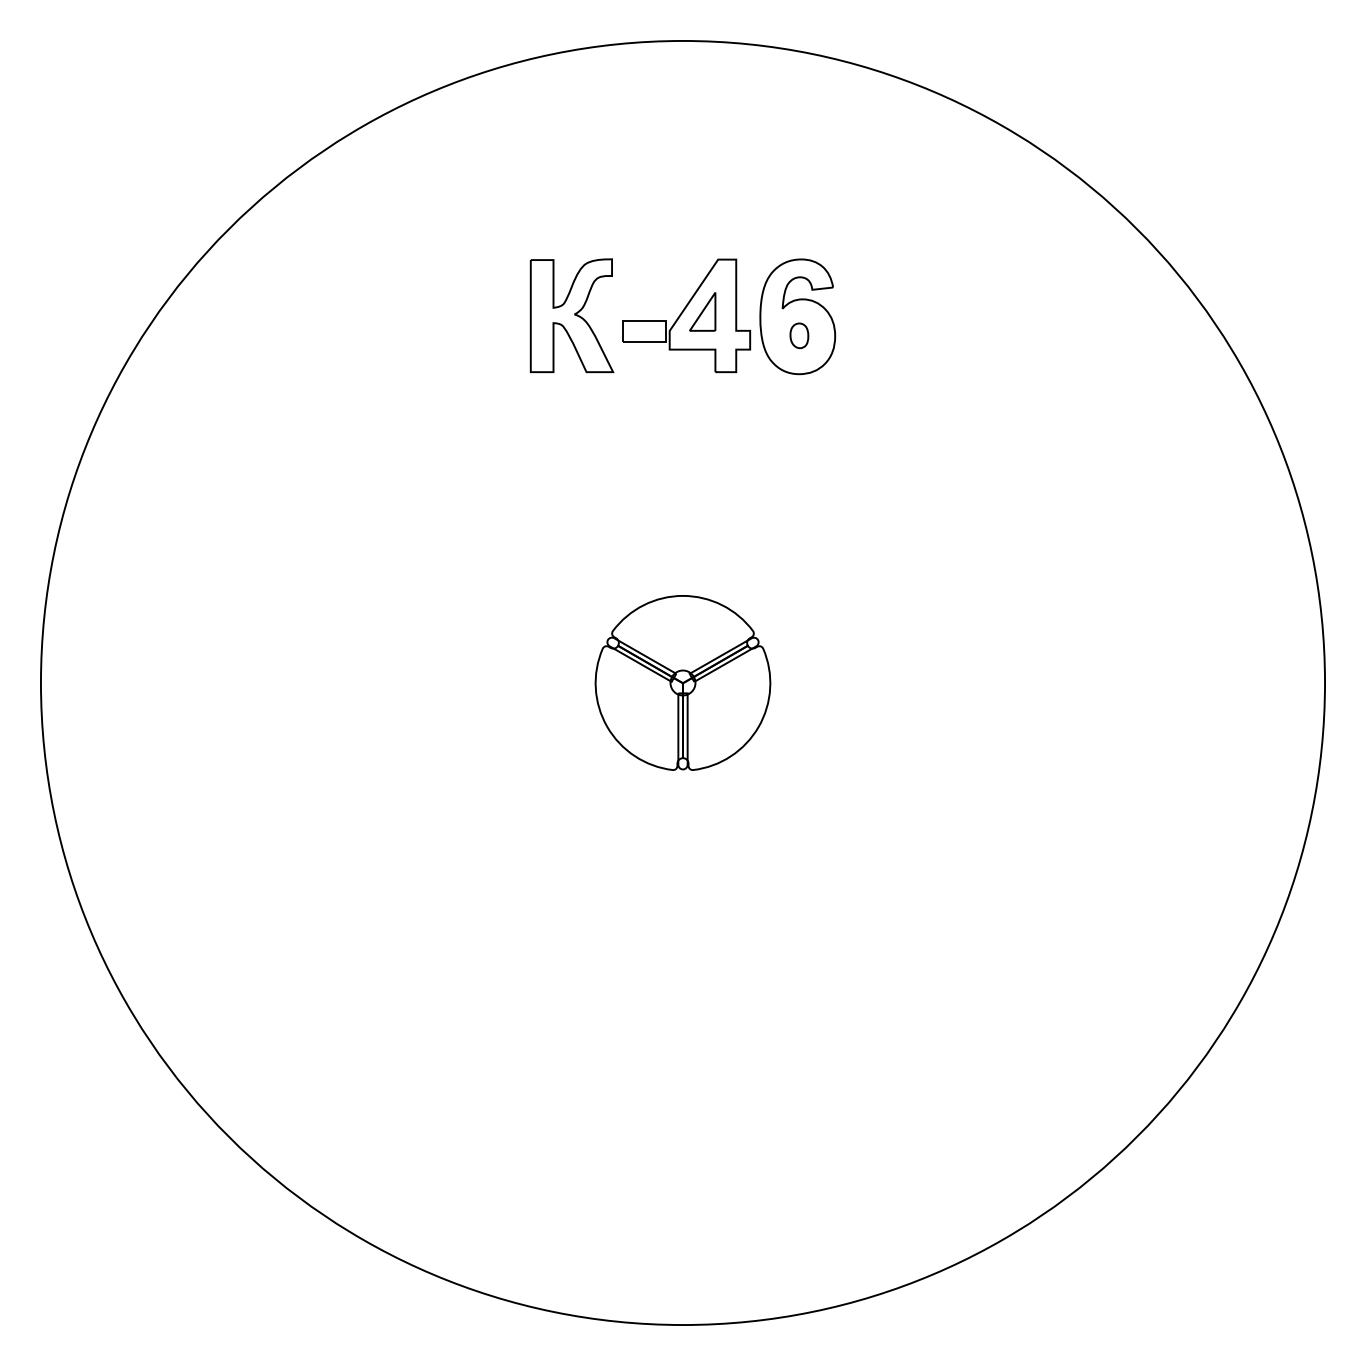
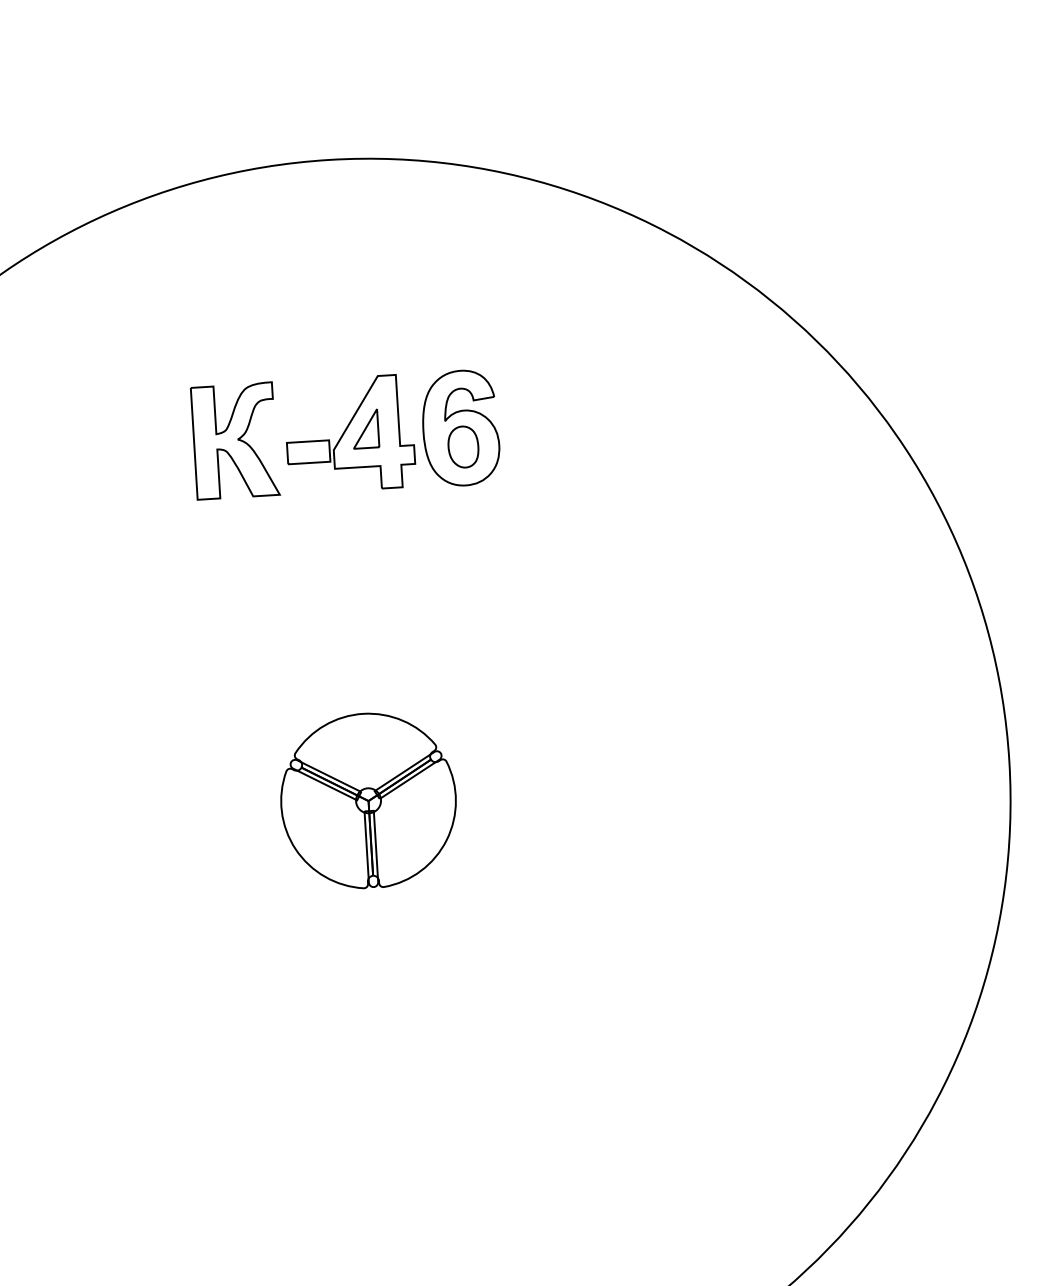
part: (799, 335) -> (463, 446), size x1.67

